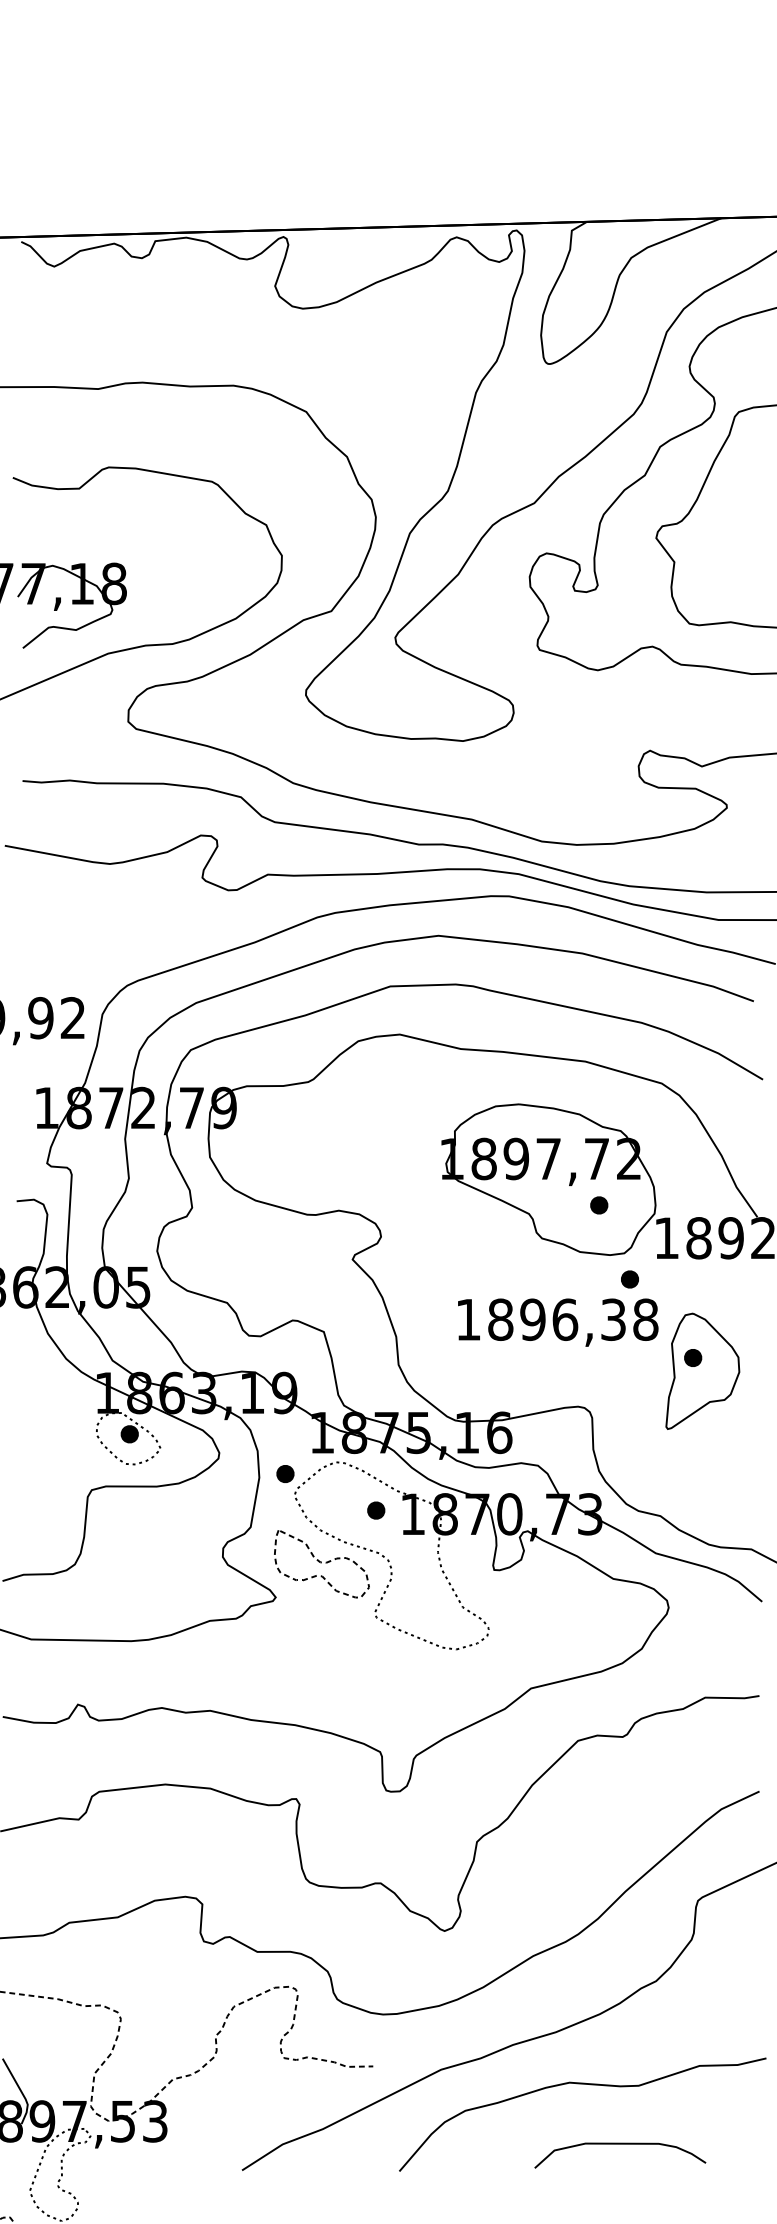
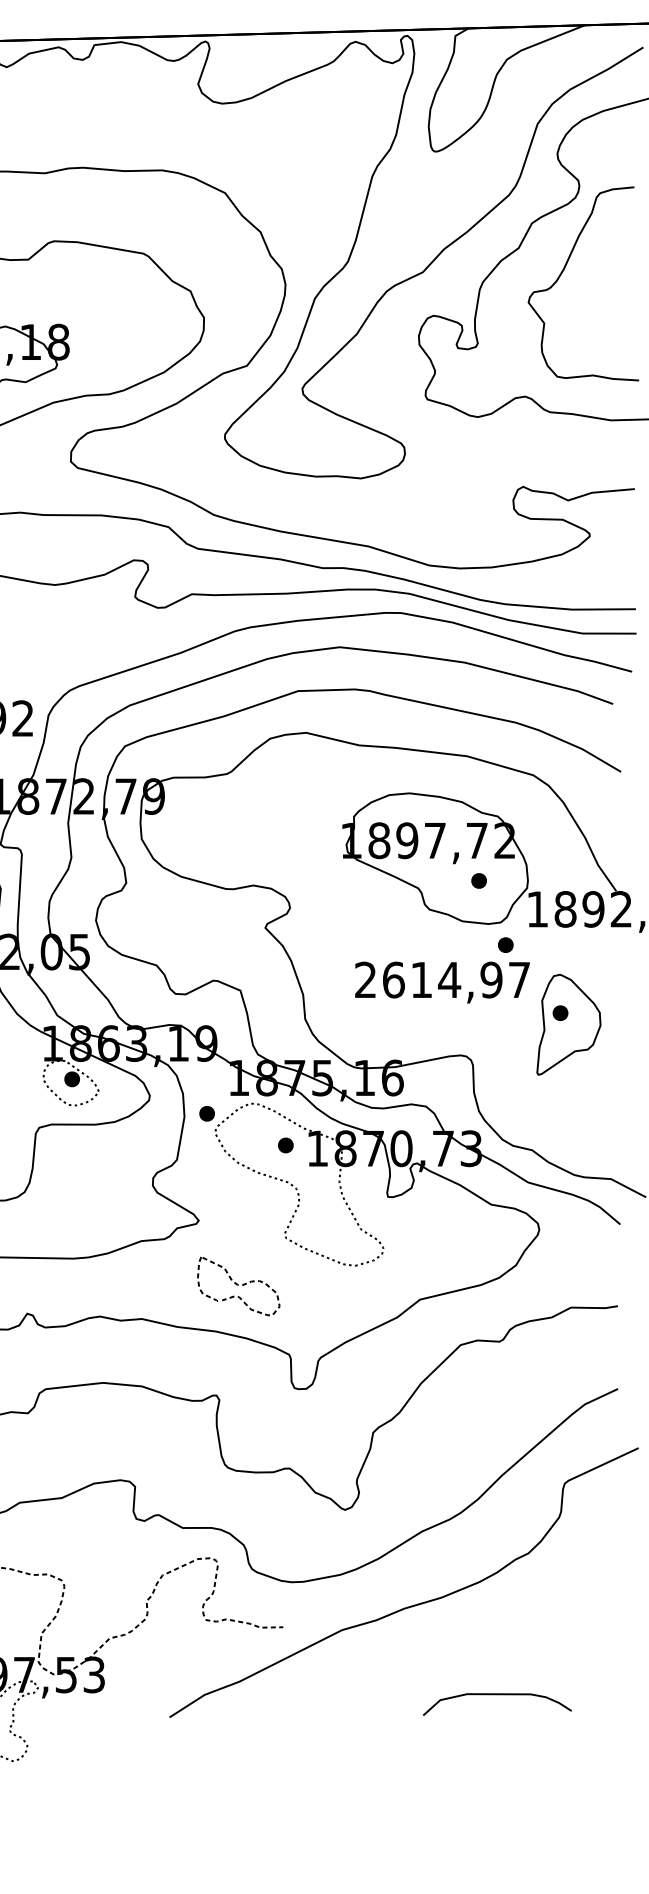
text: (557, 1319) -> (442, 979), 1896,38 -> 2614,97
part: (321, 1564) -> (238, 1286), moved
curve: (582, 2084) -> (464, 1642), removed

